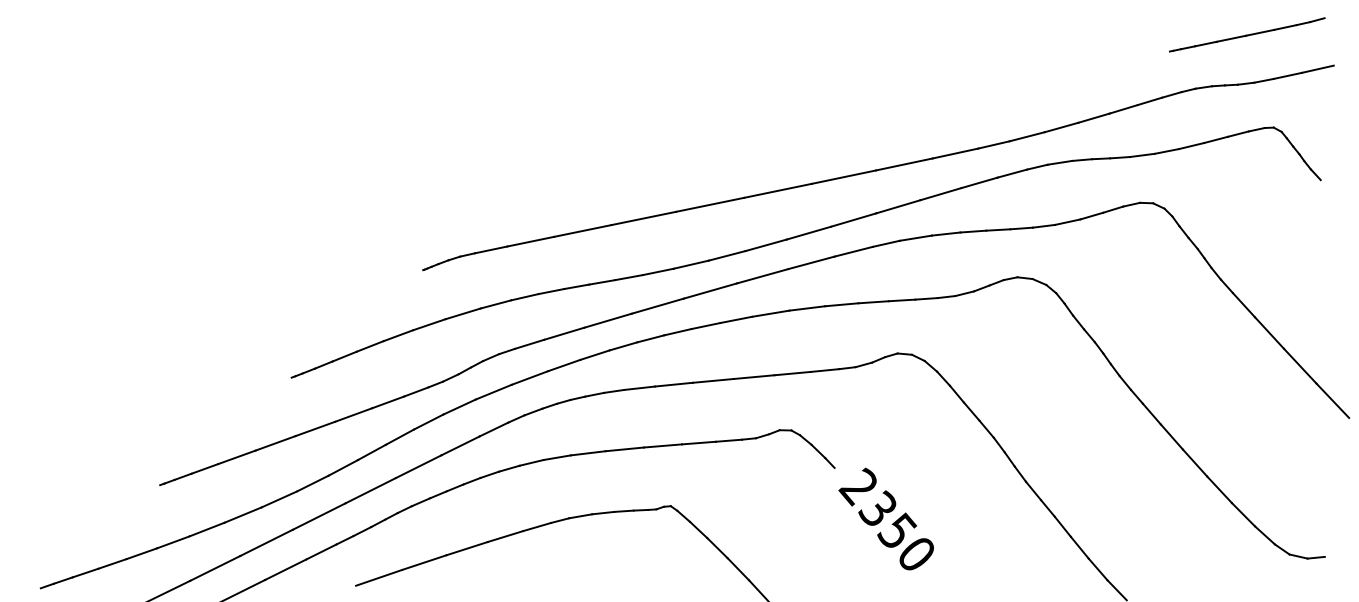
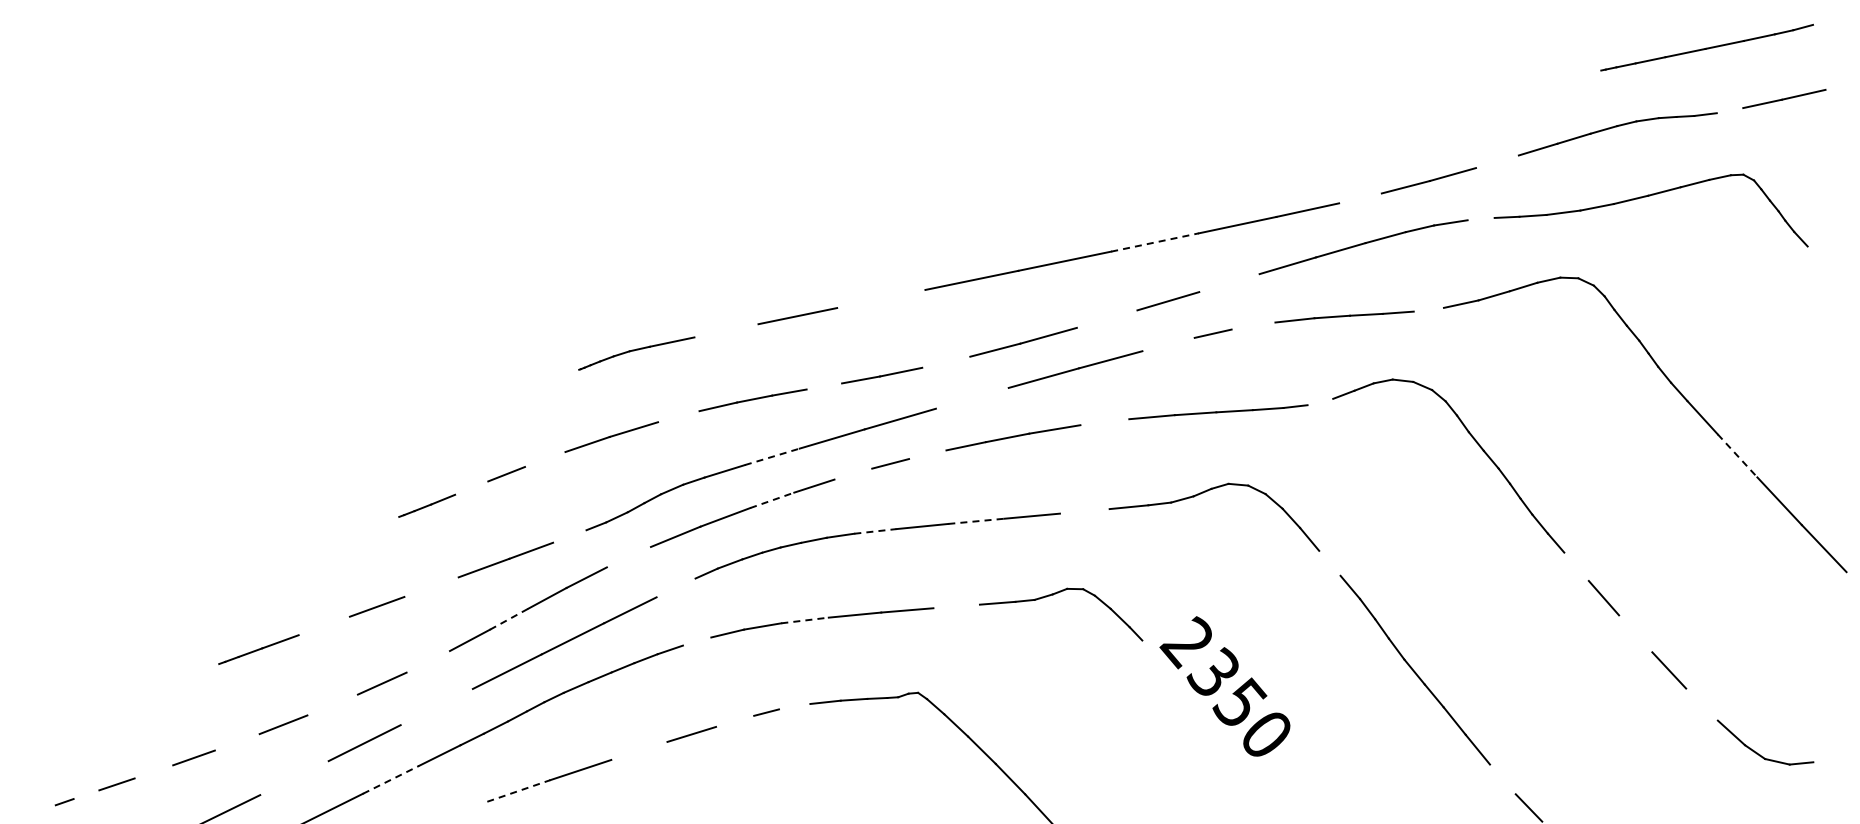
line: (1263, 80) -> (1729, 110), removed
line: (1094, 117) -> (1497, 161), removed
line: (994, 145) -> (1360, 198), removed
line: (1081, 159) -> (1480, 218), removed
line: (844, 177) -> (1155, 242), solid -> dashed
line: (898, 207) -> (1229, 283), removed
line: (644, 218) -> (881, 298), removed
line: (1043, 226) -> (1428, 309), removed
line: (808, 232) -> (1106, 318), removed
line: (915, 237) -> (1253, 325), removed
line: (530, 241) -> (726, 330), removed
line: (853, 251) -> (1168, 344), removed
line: (691, 264) -> (946, 361), removed
line: (602, 282) -> (824, 386), removed
line: (709, 290) -> (971, 397), removed
line: (964, 293) -> (1320, 401), removed
line: (495, 304) -> (678, 416), removed
line: (806, 308) -> (1104, 422), removed
line: (677, 332) -> (927, 454), removed
line: (564, 333) -> (772, 456), solid -> dashed
line: (1269, 333) -> (1737, 456), solid -> dashed
line: (397, 335) -> (544, 459), removed
line: (623, 345) -> (853, 473), removed
line: (344, 356) -> (471, 487), removed
line: (564, 365) -> (772, 500), solid -> dashed
line: (792, 373) -> (1084, 511), removed
line: (713, 381) -> (976, 521), solid -> dashed
line: (639, 388) -> (875, 531), solid -> dashed
line: (416, 391) -> (569, 536), removed
line: (459, 406) -> (628, 556), removed
line: (971, 410) -> (1329, 562), removed
line: (1151, 413) -> (1576, 566), removed
line: (315, 428) -> (431, 586), removed
line: (493, 429) -> (675, 587), removed
line: (698, 443) -> (956, 606), removed
line: (372, 452) -> (509, 619), solid -> dashed
line: (588, 453) -> (805, 620), solid -> dashed
line: (236, 456) -> (323, 625), removed
line: (1194, 462) -> (1635, 633), removed
line: (508, 468) -> (696, 641), removed
line: (312, 483) -> (427, 661), removed
line: (242, 514) -> (332, 704), removed
line: (1243, 514) -> (1701, 704), removed
line: (318, 516) -> (436, 706), removed
line: (580, 516) -> (794, 706), removed
text: (885, 519) -> (1224, 686), moved
line: (537, 526) -> (735, 720), removed
line: (172, 542) -> (236, 742), removed
line: (467, 548) -> (639, 750), removed
line: (112, 563) -> (153, 771), removed
line: (215, 568) -> (294, 778), removed
line: (286, 569) -> (391, 779), solid -> dashed
line: (1097, 569) -> (1502, 779), removed
line: (379, 577) -> (519, 790), solid -> dashed
line: (63, 580) -> (86, 794), removed

